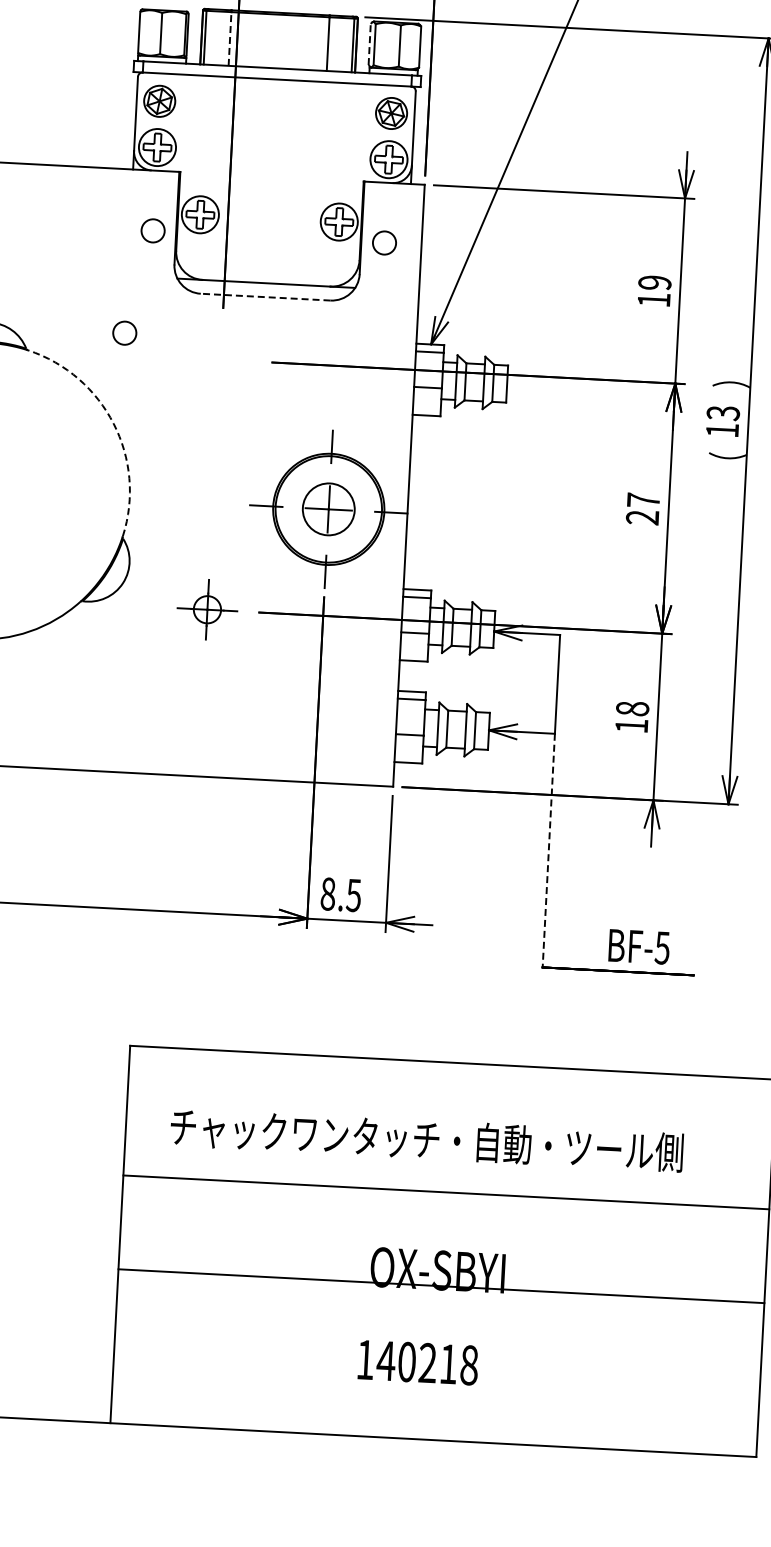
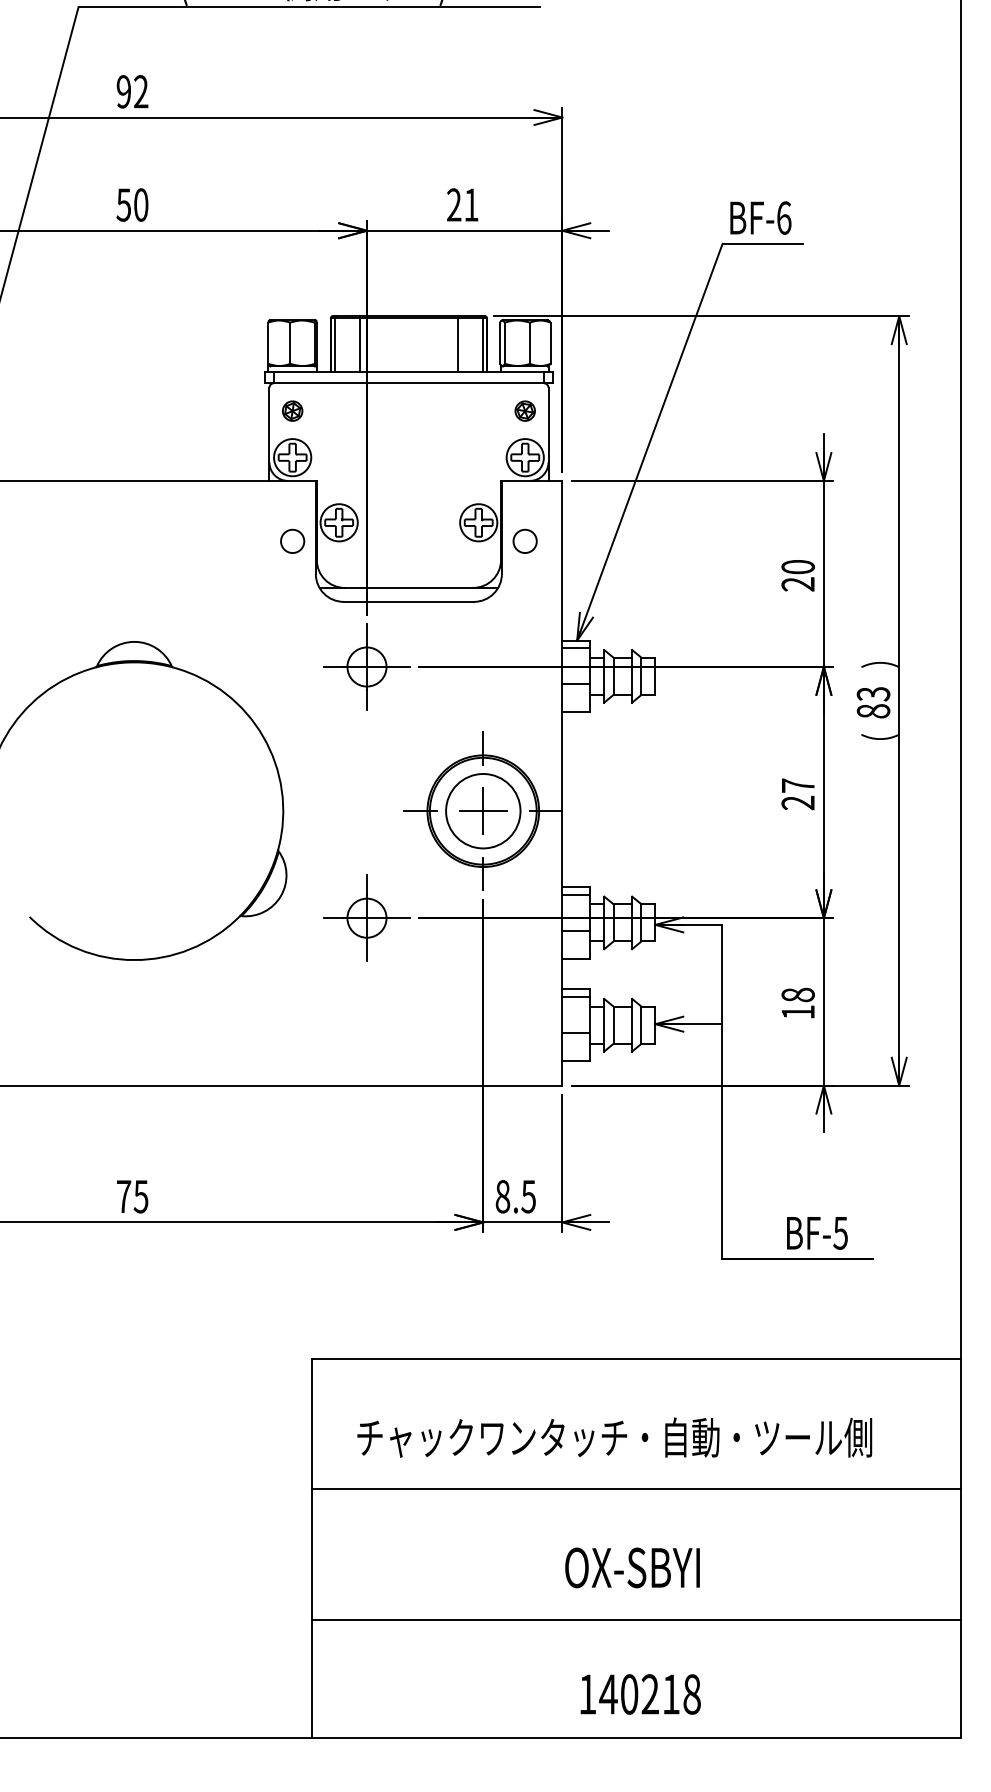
line: (229, 39) -> (359, 345), dashed -> solid
line: (369, 44) -> (499, 343), dashed -> solid
part: (159, 100) -> (292, 410), size x0.62
part: (390, 112) -> (524, 410), size x0.62
text: (653, 291) -> (797, 575), 19 -> 20
line: (265, 296) -> (408, 601), dashed -> solid
circle: (124, 332) -> (269, 644), removed
part: (220, 359) -> (366, 666), added
arc: (113, 423) -> (263, 736), dashed -> solid
text: (722, 430) -> (873, 711), 13 -> 83
circle: (328, 509) -> (483, 811), size x1.43
part: (206, 609) -> (366, 917), size x1.43
line: (548, 851) -> (721, 1142), dashed -> solid
line: (440, 1286) -> (636, 1619), moved
text: (418, 1362) -> (640, 1694), moved

